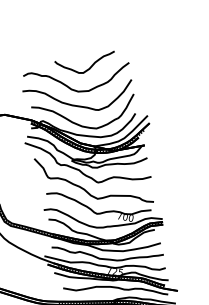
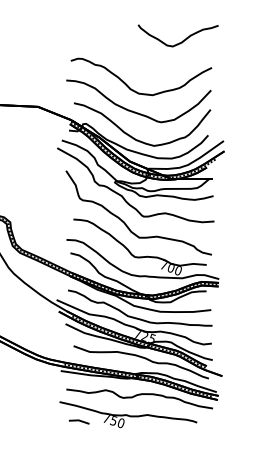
curve: (89, 67) -> (182, 40), moved

